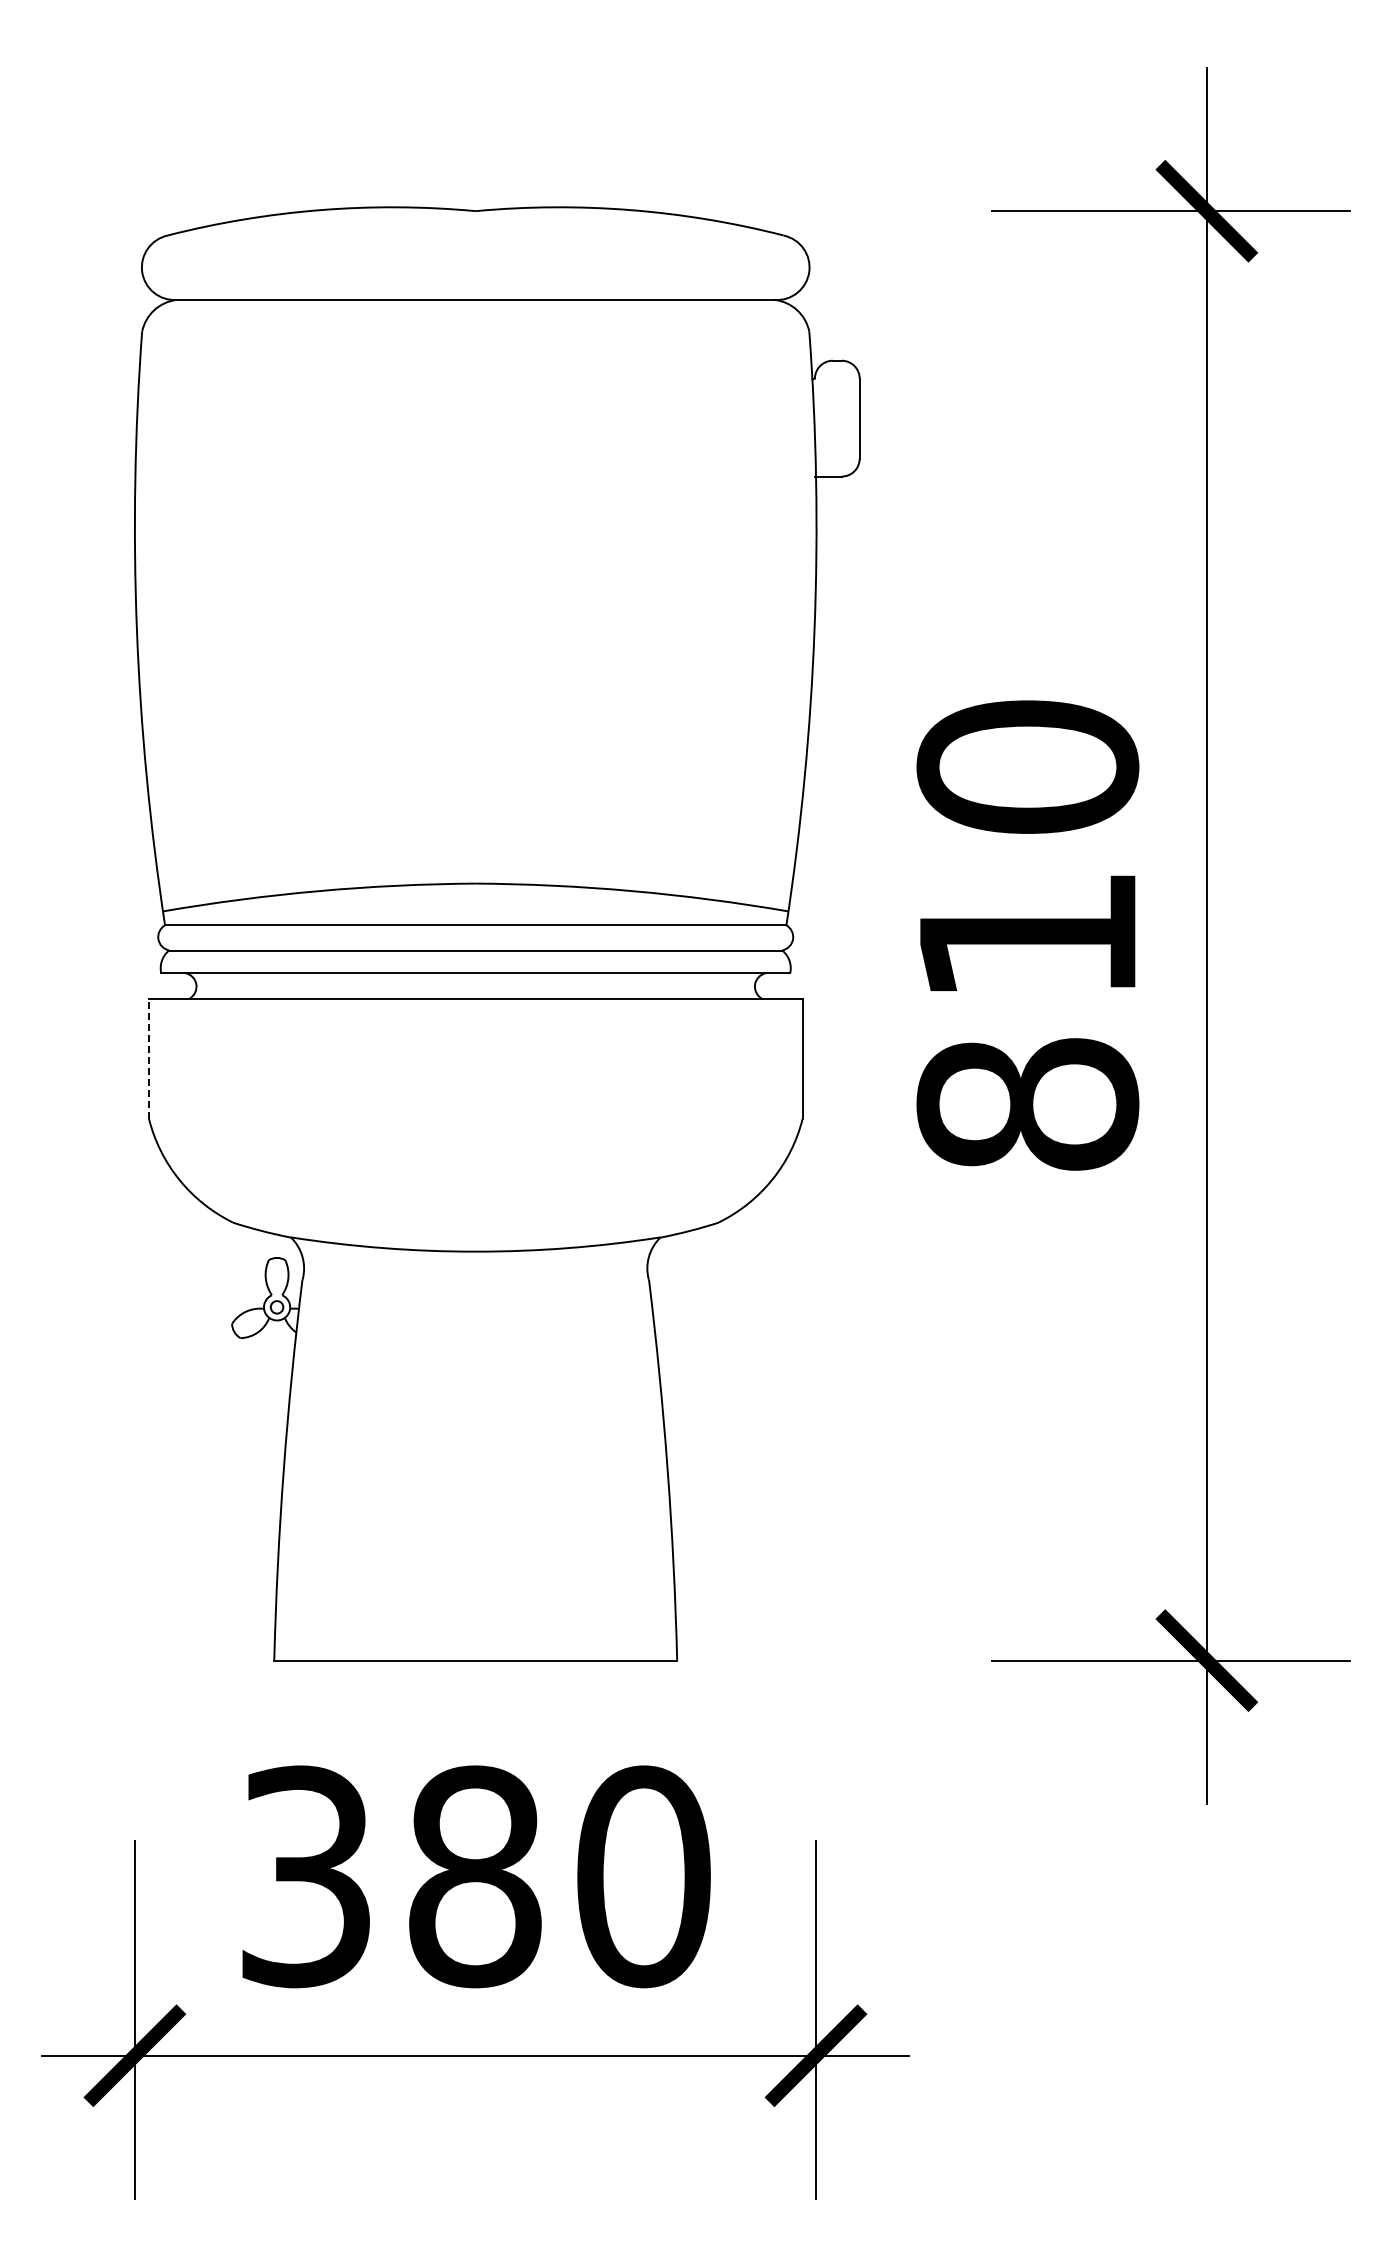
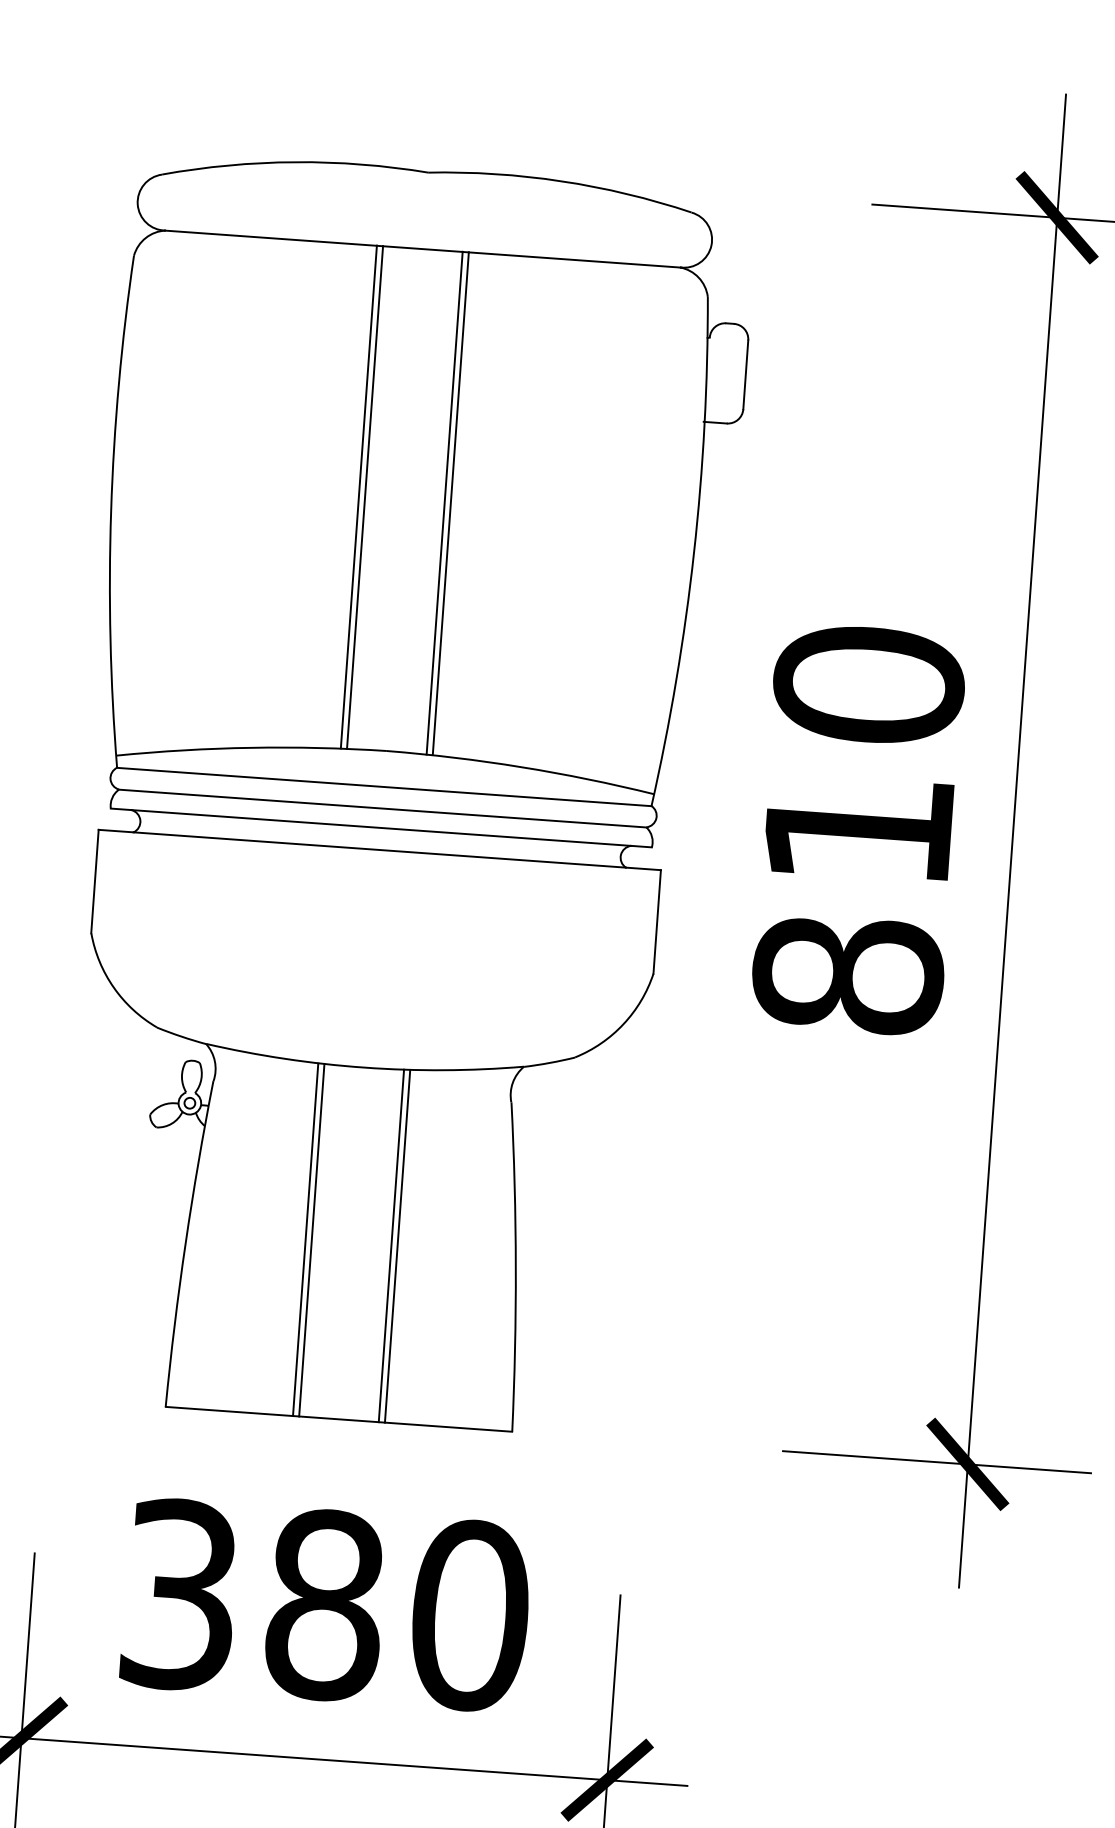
line: (422, 591) -> (359, 496), added
line: (429, 591) -> (365, 496), added
line: (522, 591) -> (445, 502), added
line: (529, 591) -> (451, 503), added
line: (148, 1058) -> (94, 881), dashed -> solid
line: (422, 1455) -> (305, 1239), added
line: (429, 1455) -> (311, 1240), added
line: (522, 1455) -> (391, 1245), added
line: (529, 1455) -> (397, 1246), added

